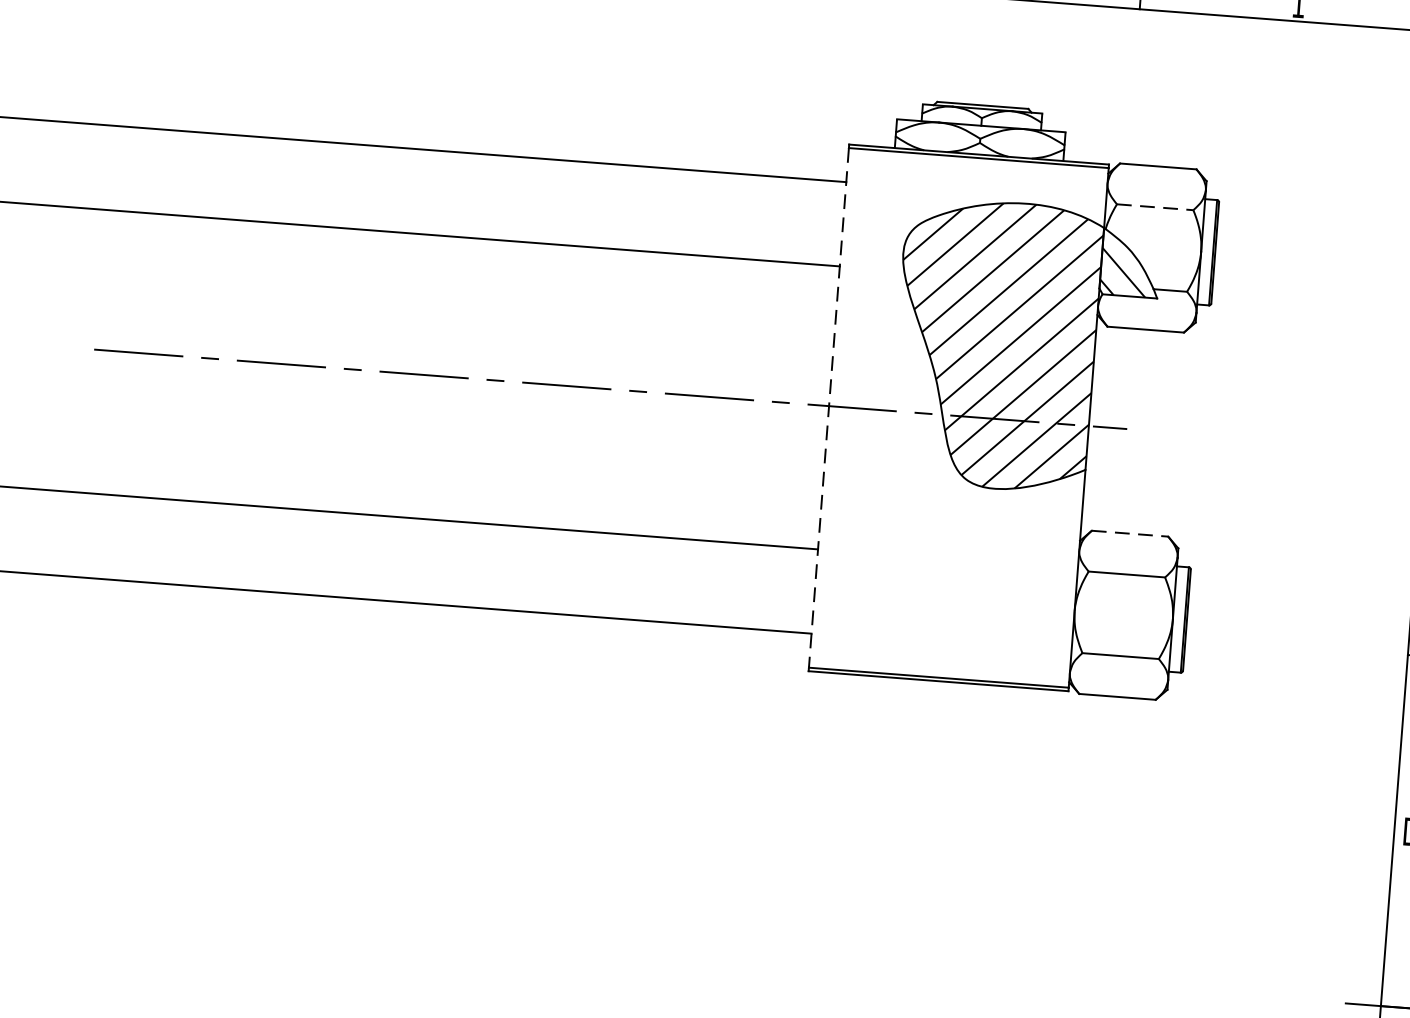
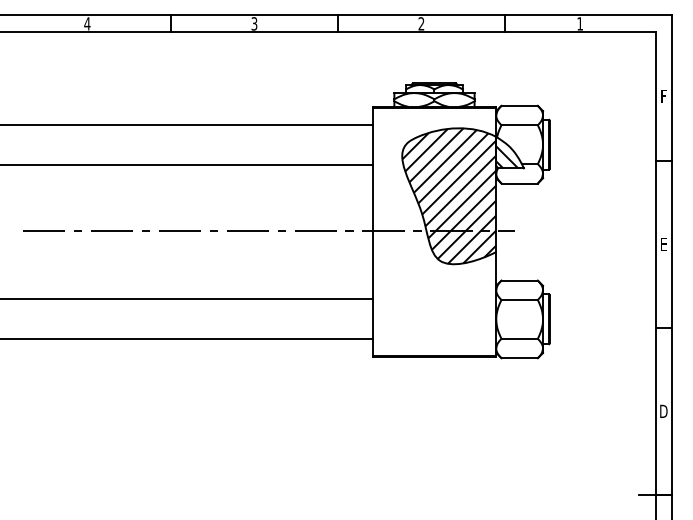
line: (1156, 207) -> (520, 125), dashed -> solid
line: (828, 408) -> (372, 232), dashed -> solid
line: (1131, 533) -> (520, 280), dashed -> solid

